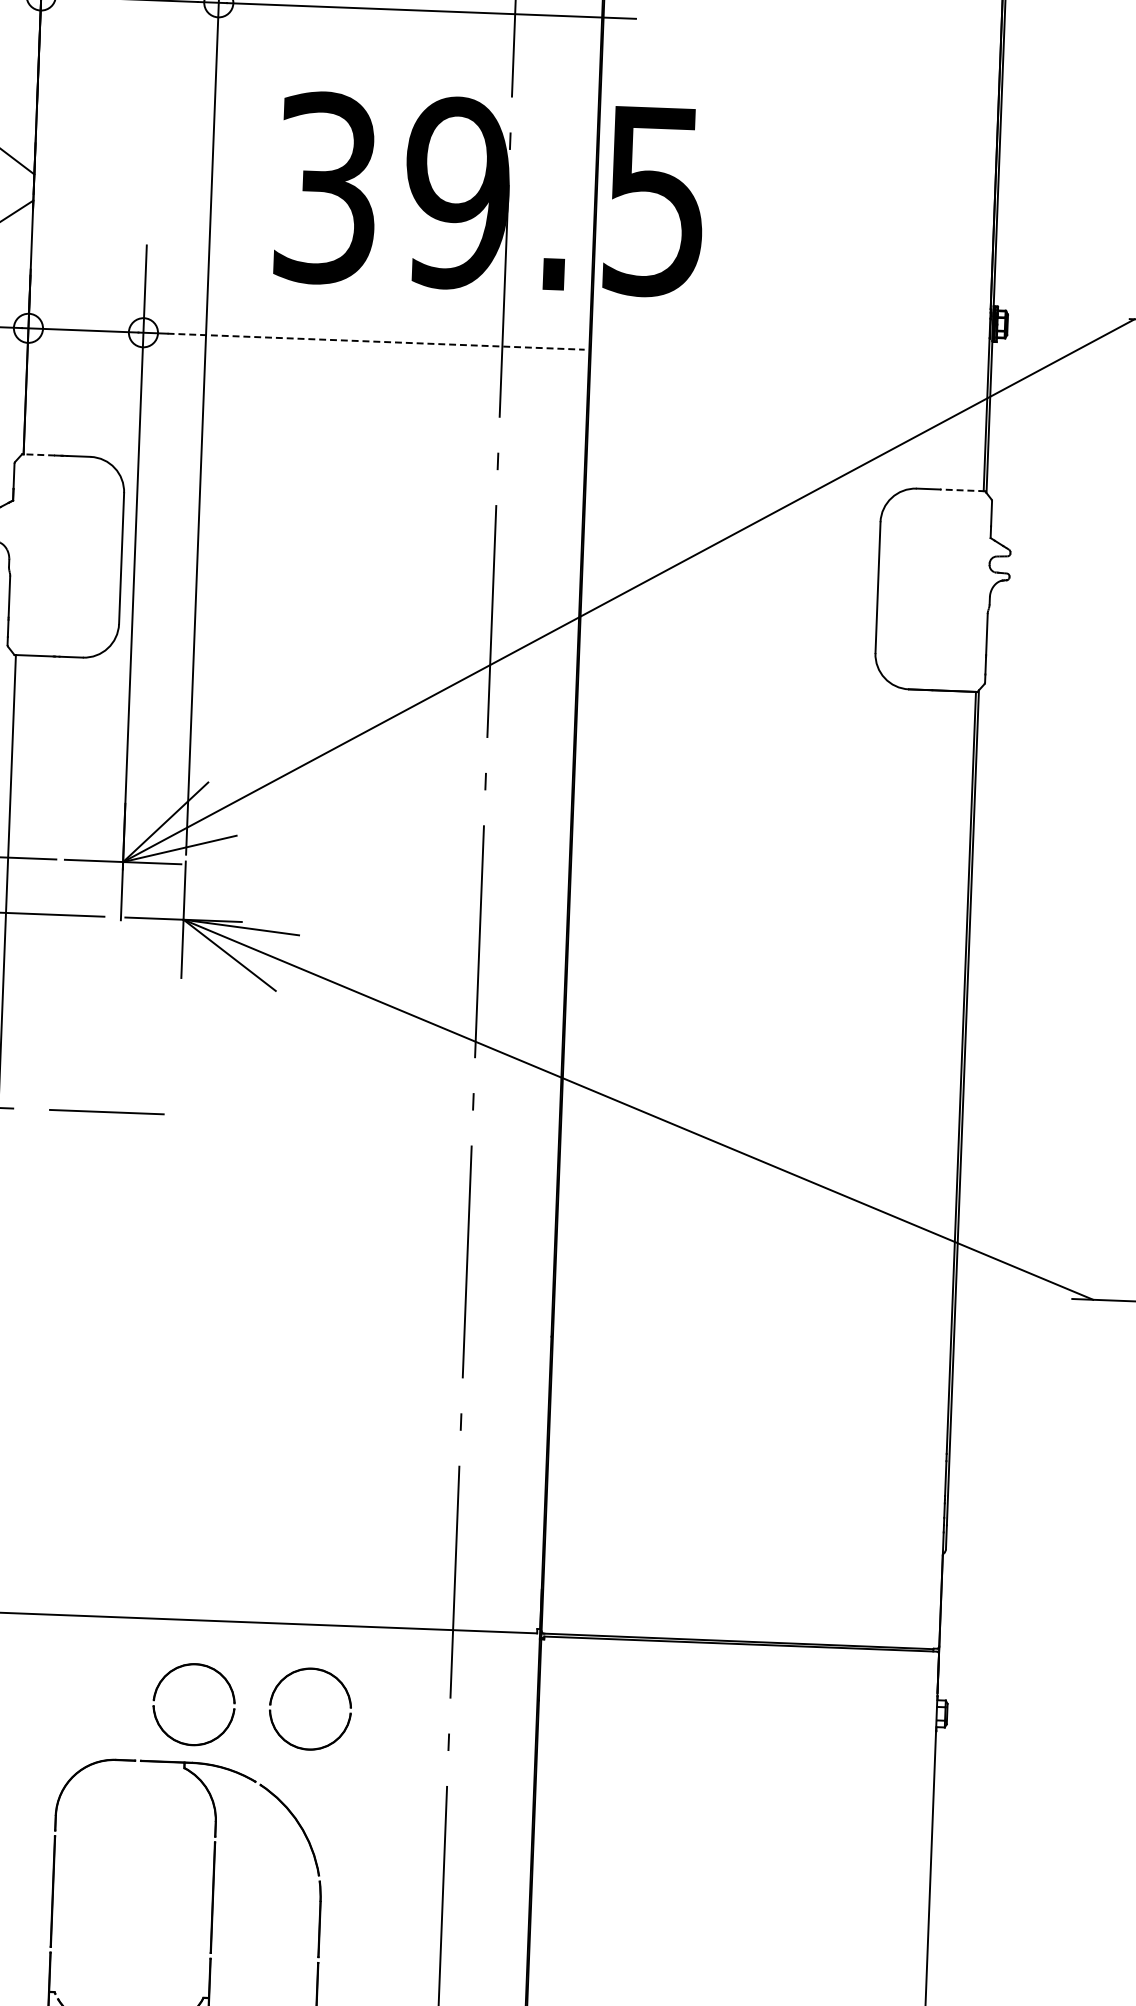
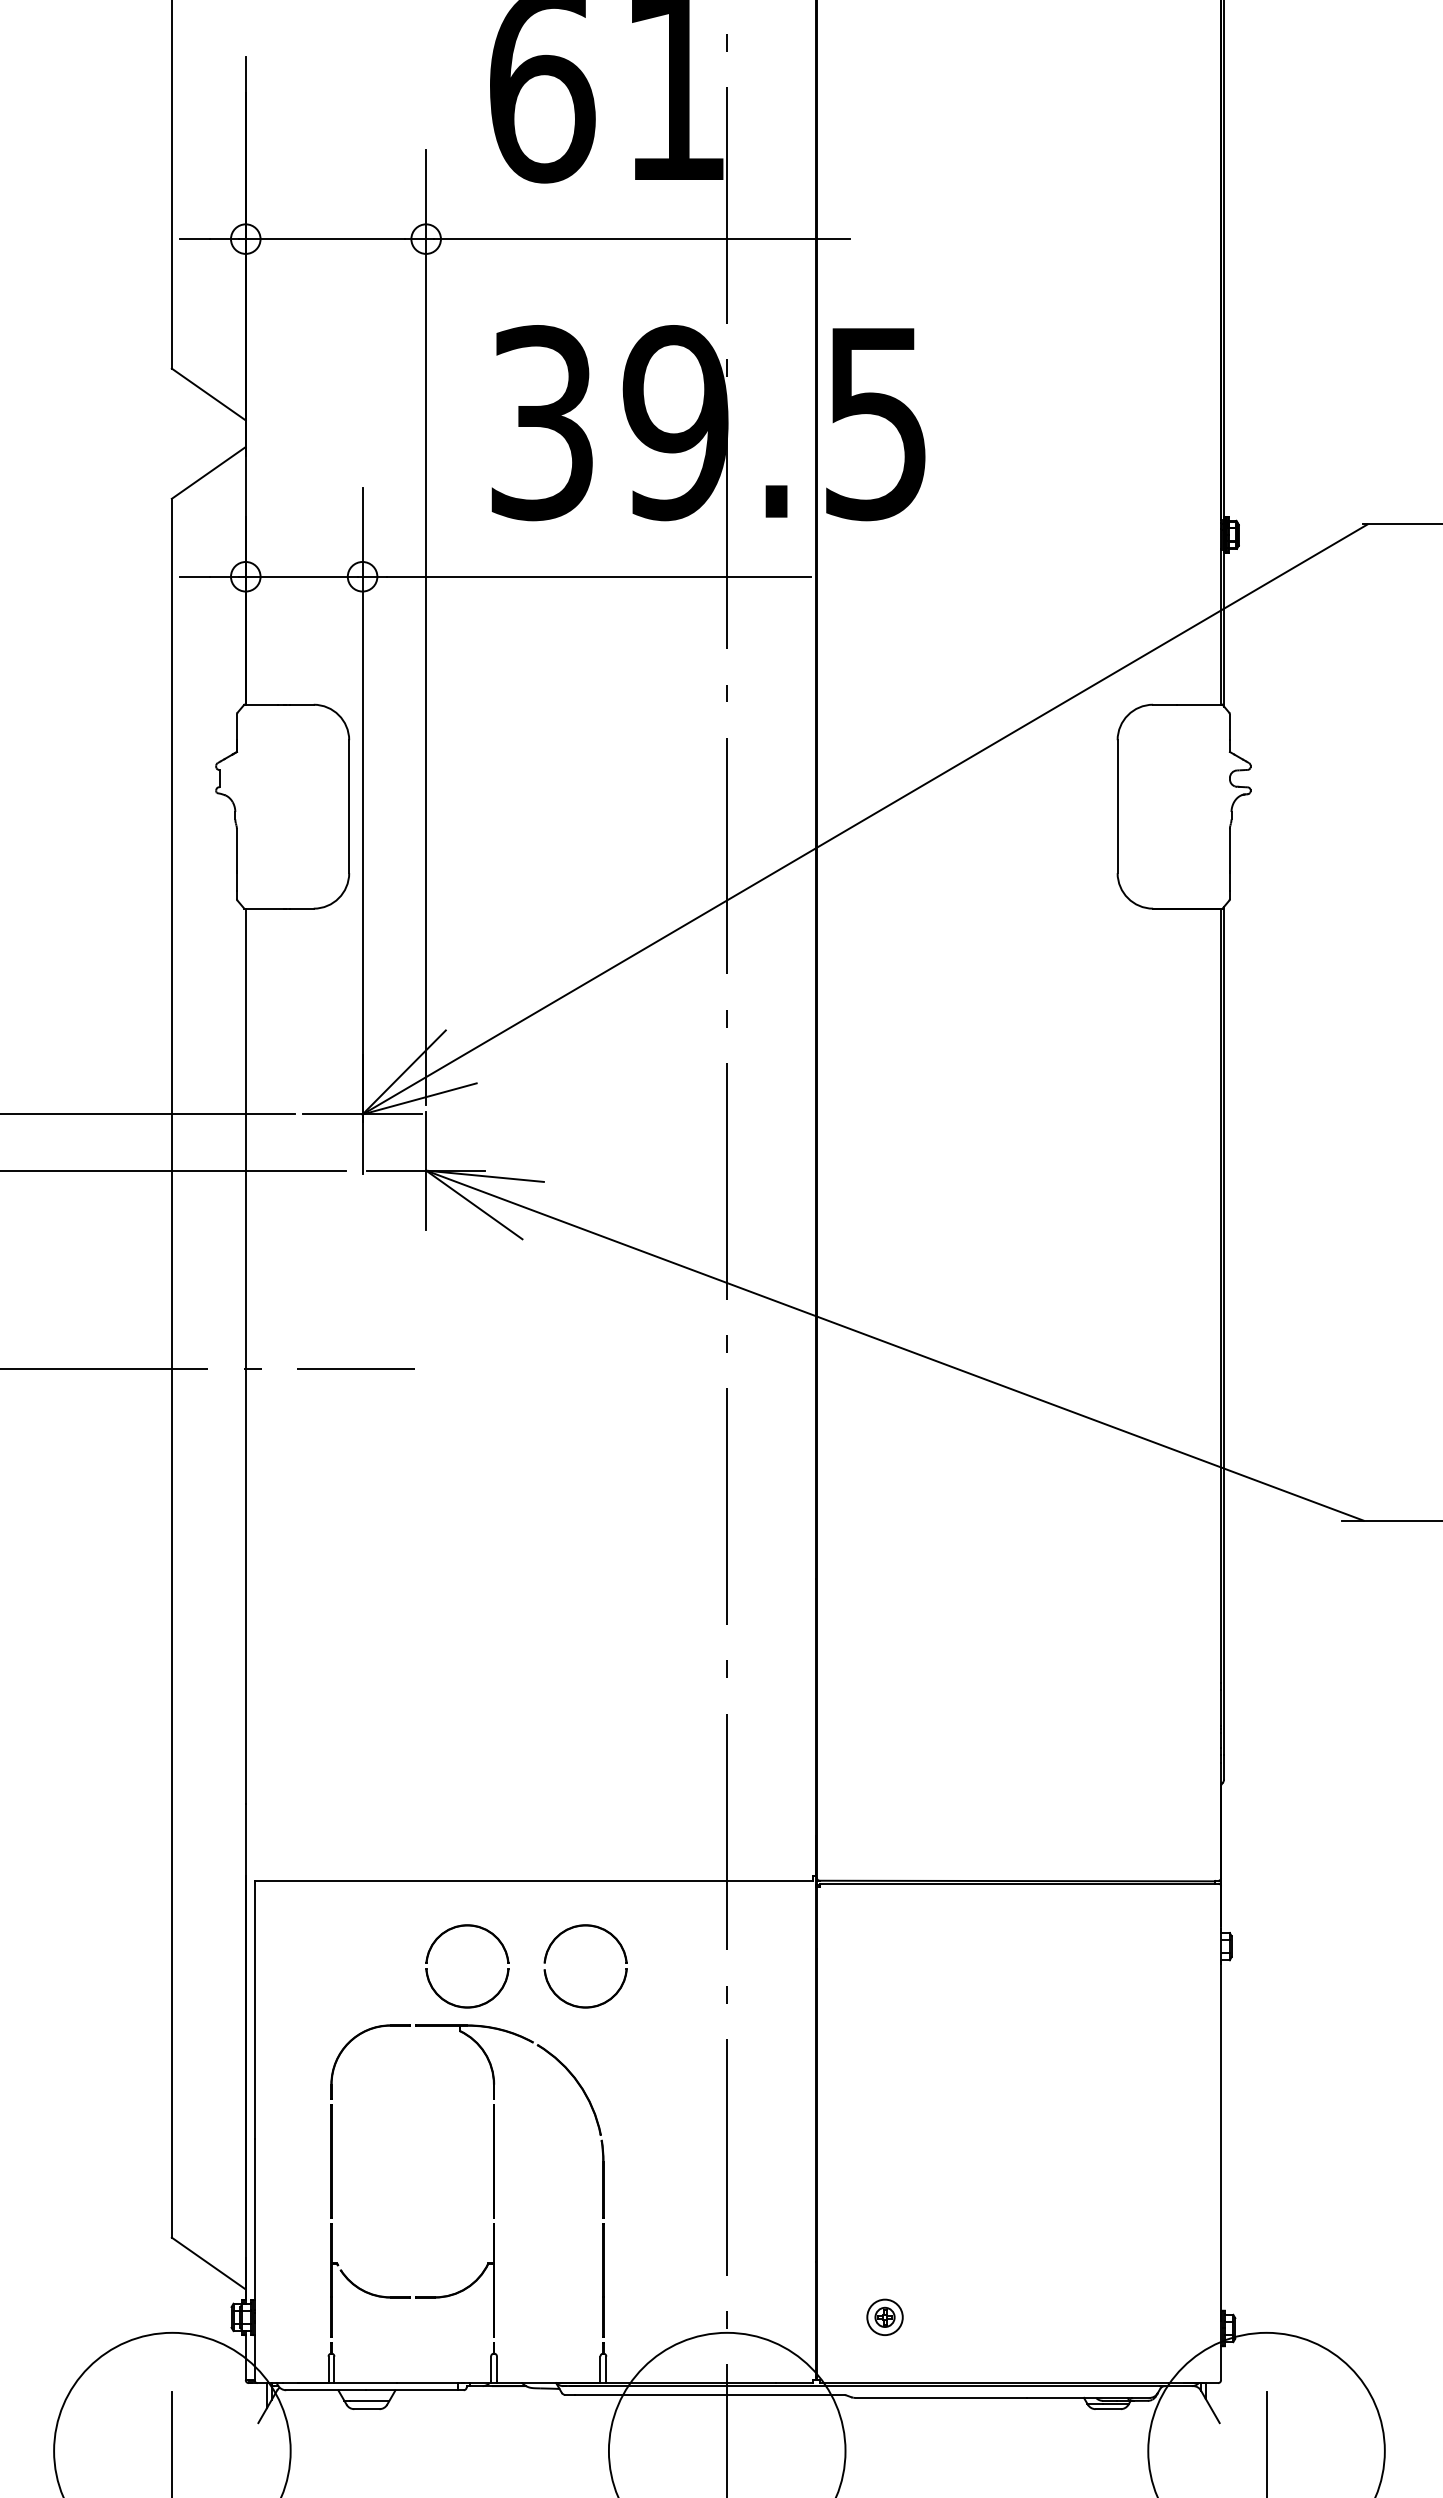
line: (375, 341) -> (598, 576), dashed -> solid
line: (39, 454) -> (261, 704), dashed -> solid
line: (962, 490) -> (1199, 704), dashed -> solid

